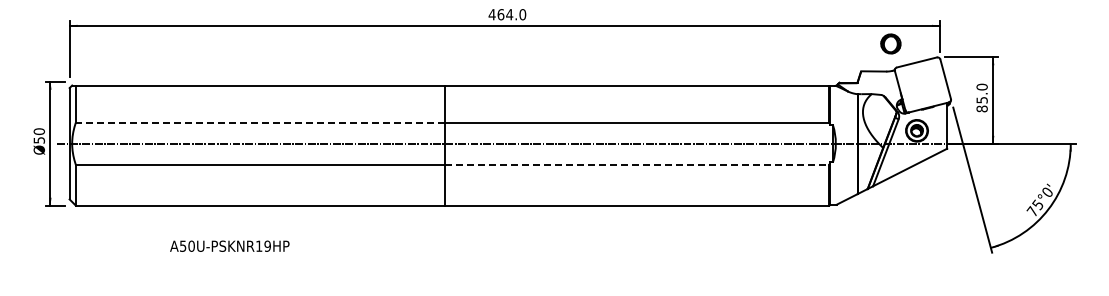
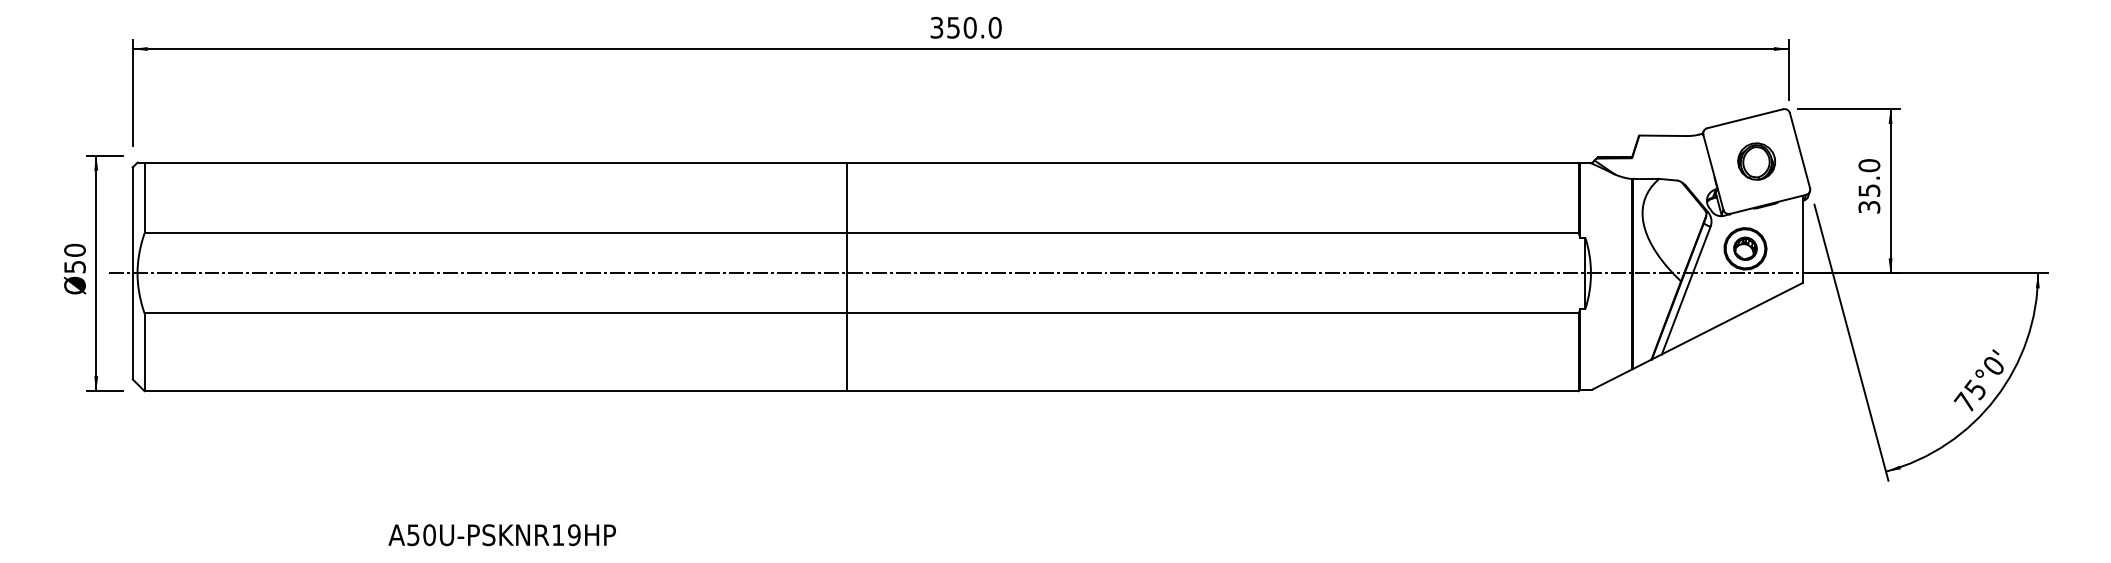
text: (500, 14) -> (952, 27), 464.0 -> 350.0
part: (890, 43) -> (1755, 160), moved
text: (981, 108) -> (1868, 206), 85.0 -> 35.0
line: (260, 122) -> (495, 232), dashed -> solid
line: (637, 164) -> (1213, 312), dashed -> solid
text: (229, 245) -> (501, 533), moved

